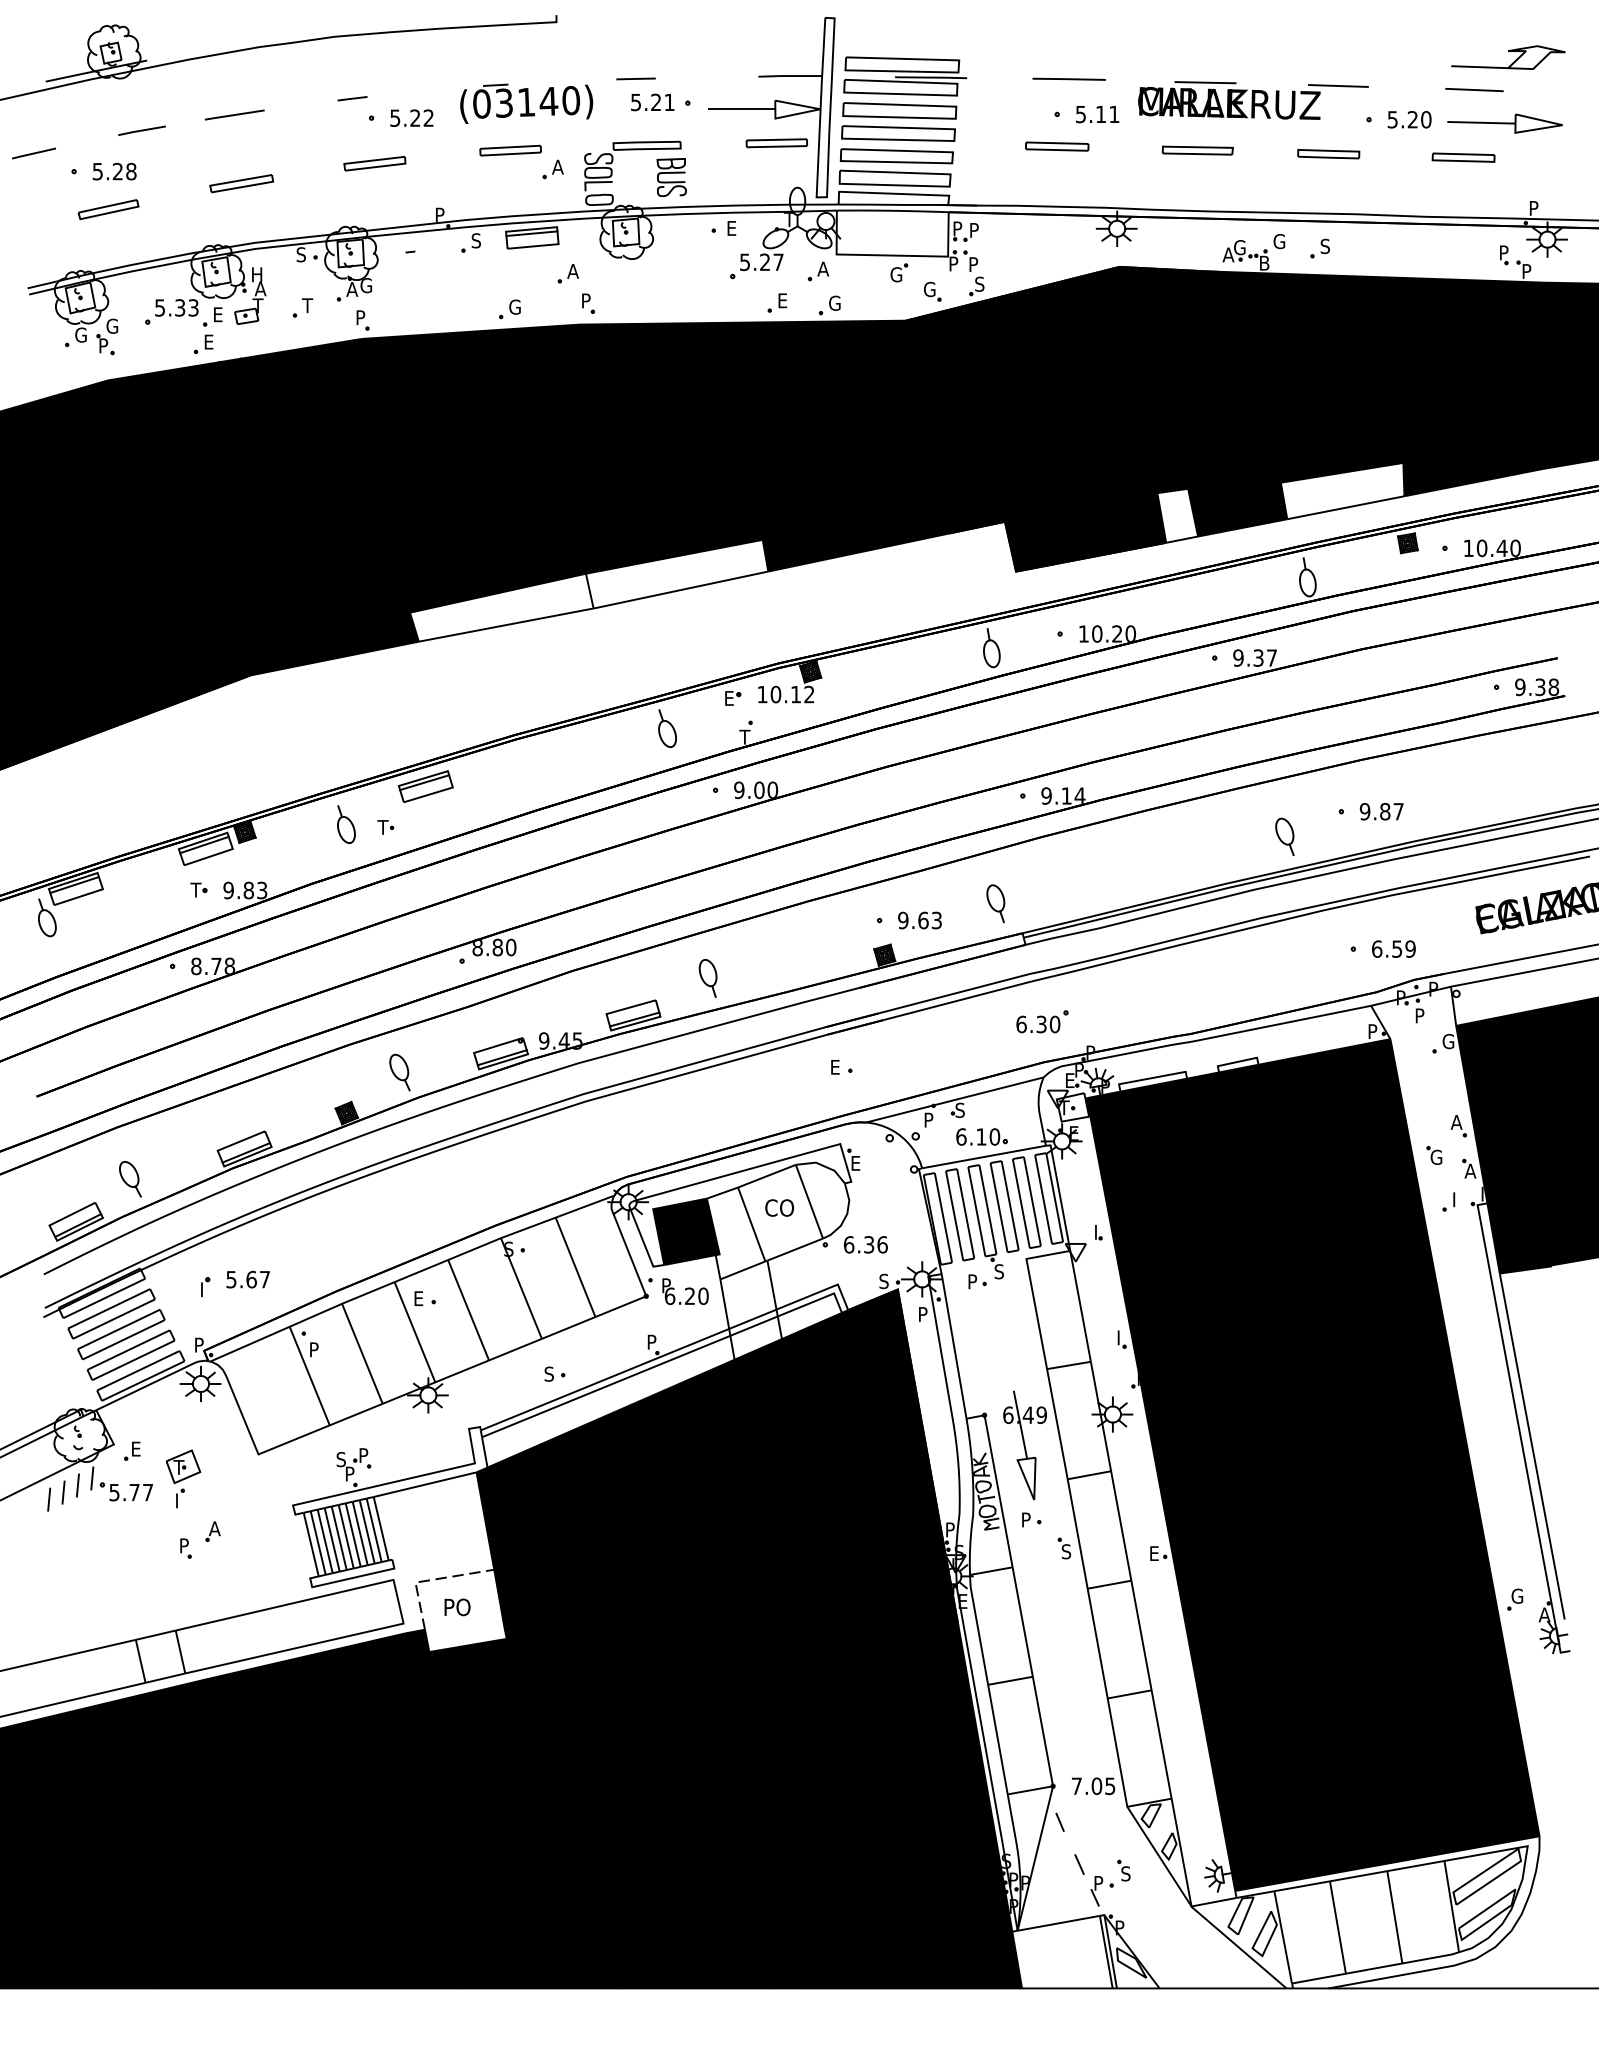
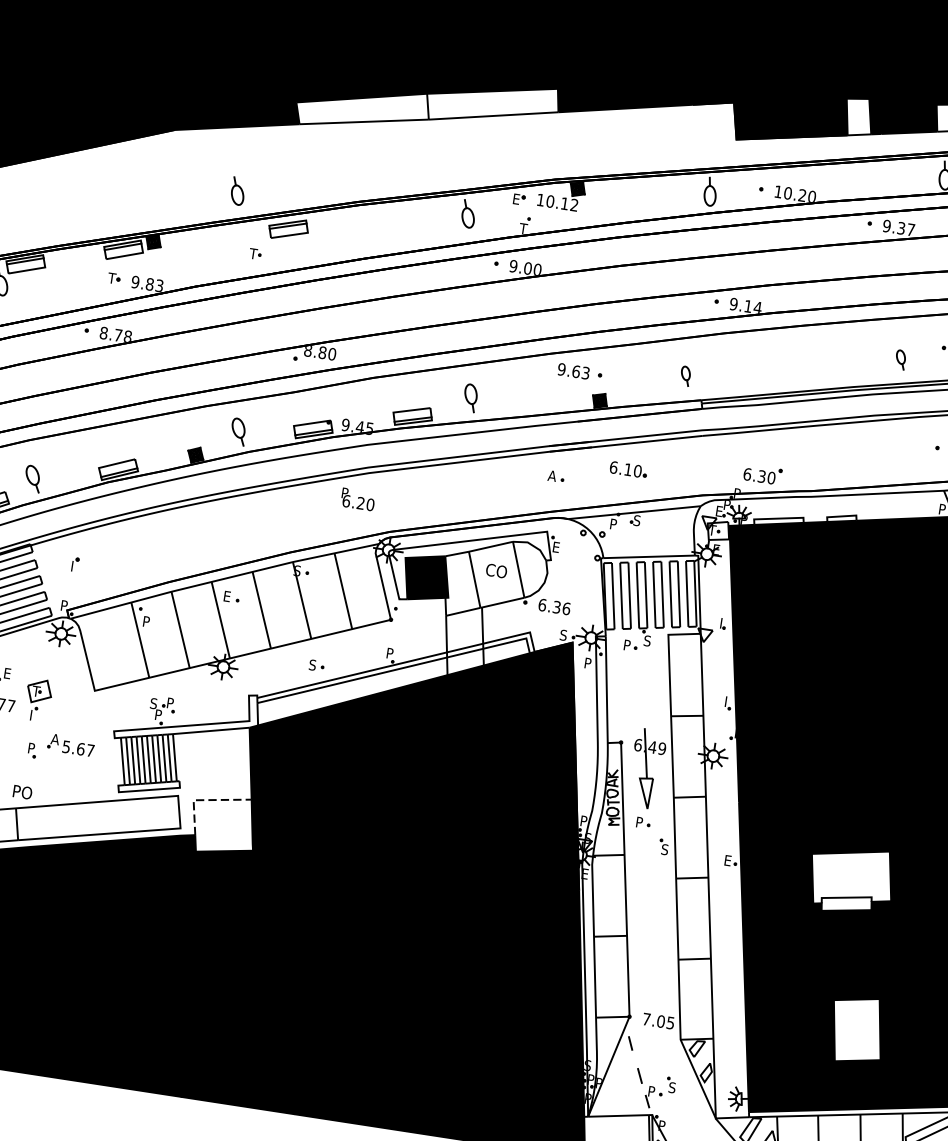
part: (346, 824) -> (238, 191), moved
part: (1284, 836) -> (900, 359), size x0.7
part: (995, 903) -> (685, 375), size x0.7
text: (919, 920) -> (573, 371), moved
part: (1042, 1021) -> (762, 474), moved
text: (835, 1067) -> (552, 476), E -> A
part: (981, 1136) -> (628, 469), moved
text: (247, 1279) -> (77, 748), moved
text: (685, 1291) -> (358, 499), moved
fill: (1325, 1554) -> (850, 880), removed
text: (457, 1607) -> (22, 792), moved
fill: (1365, 1757) -> (857, 1030), removed

